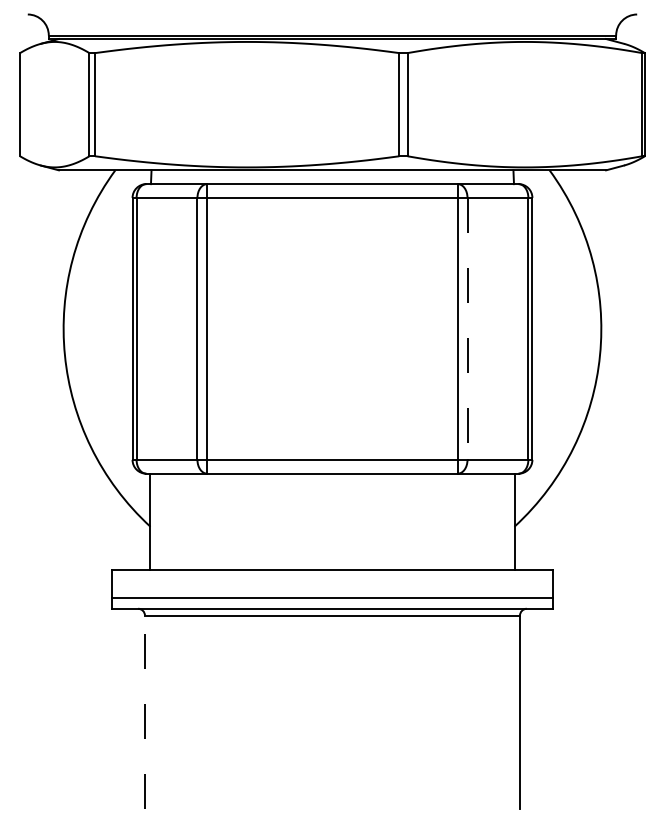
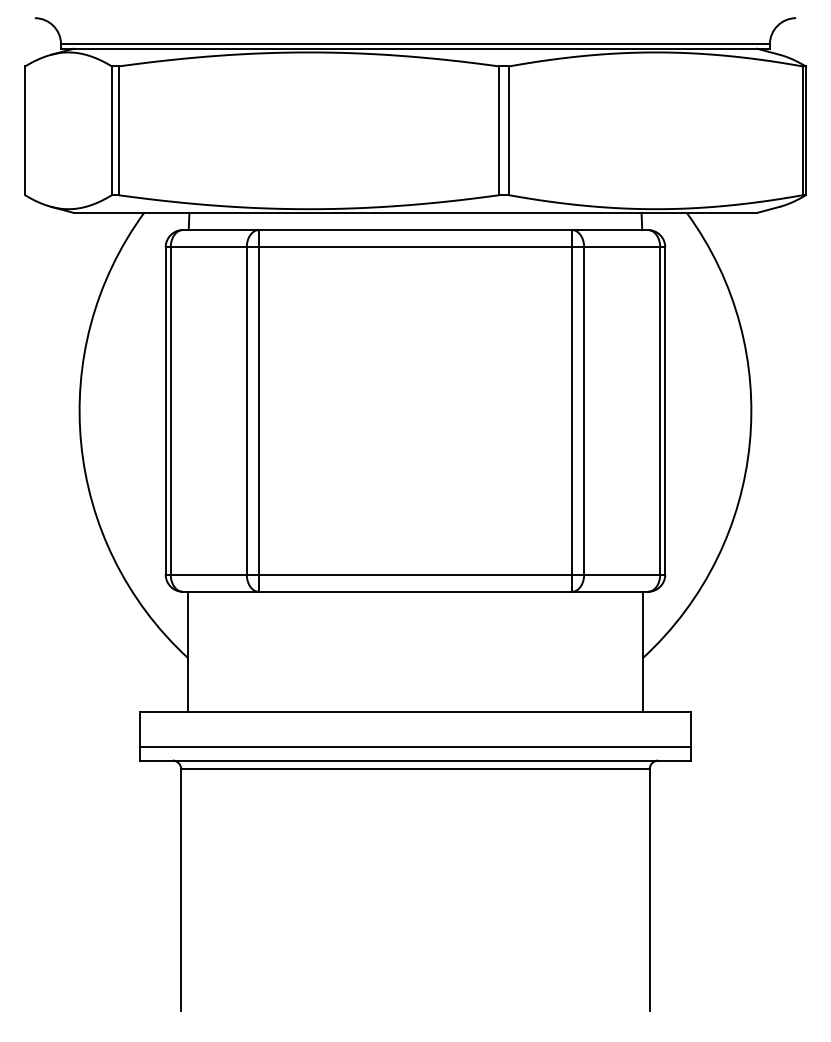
line: (467, 328) -> (584, 410), dashed -> solid
line: (144, 712) -> (180, 890), dashed -> solid

